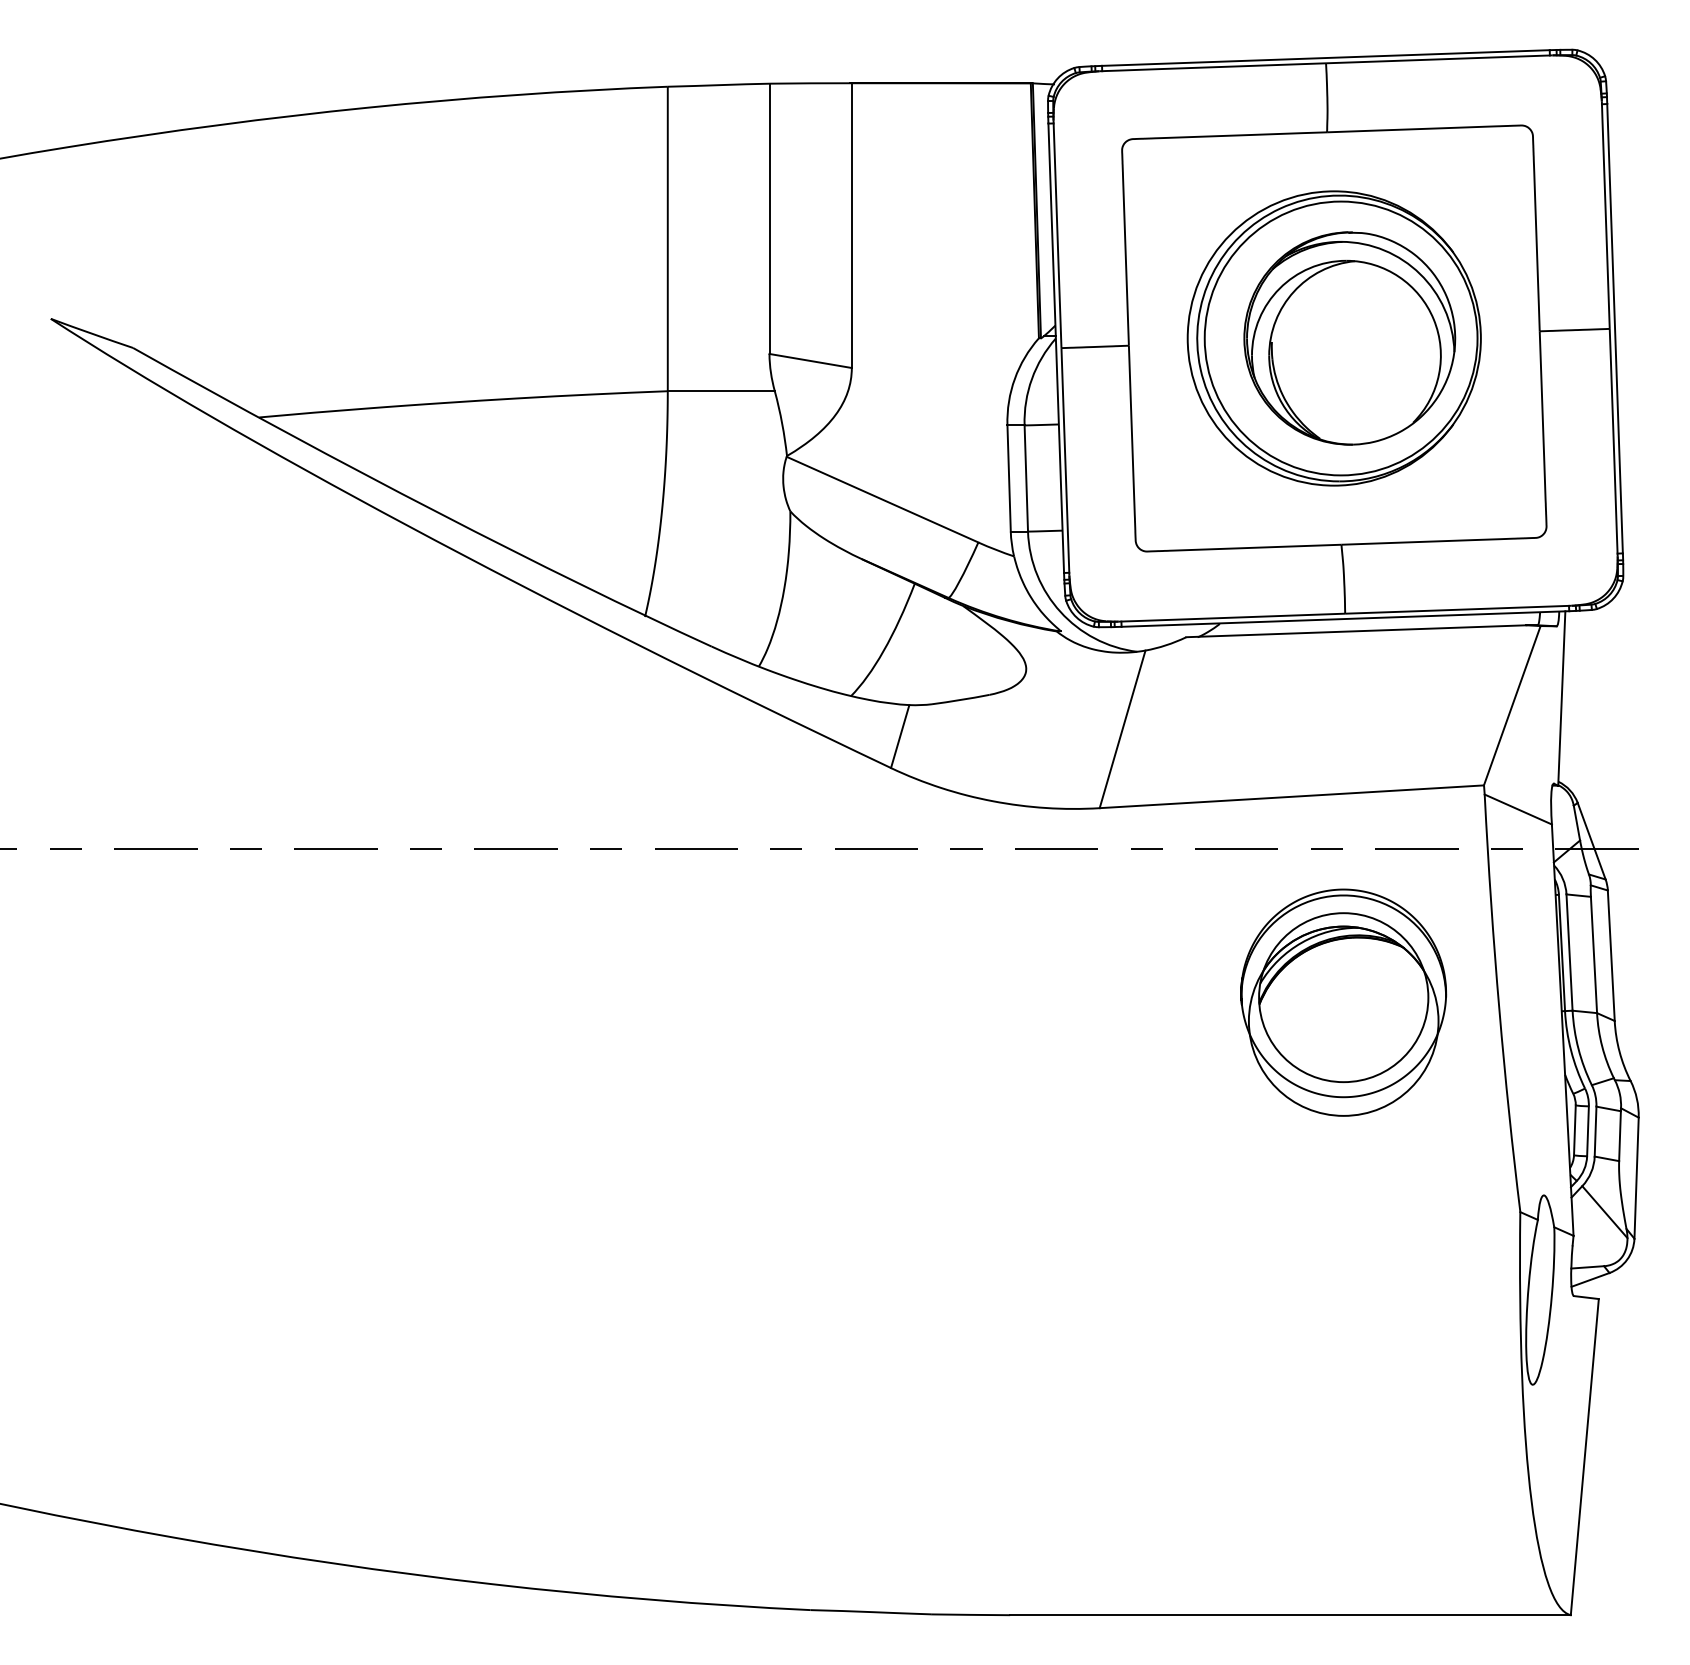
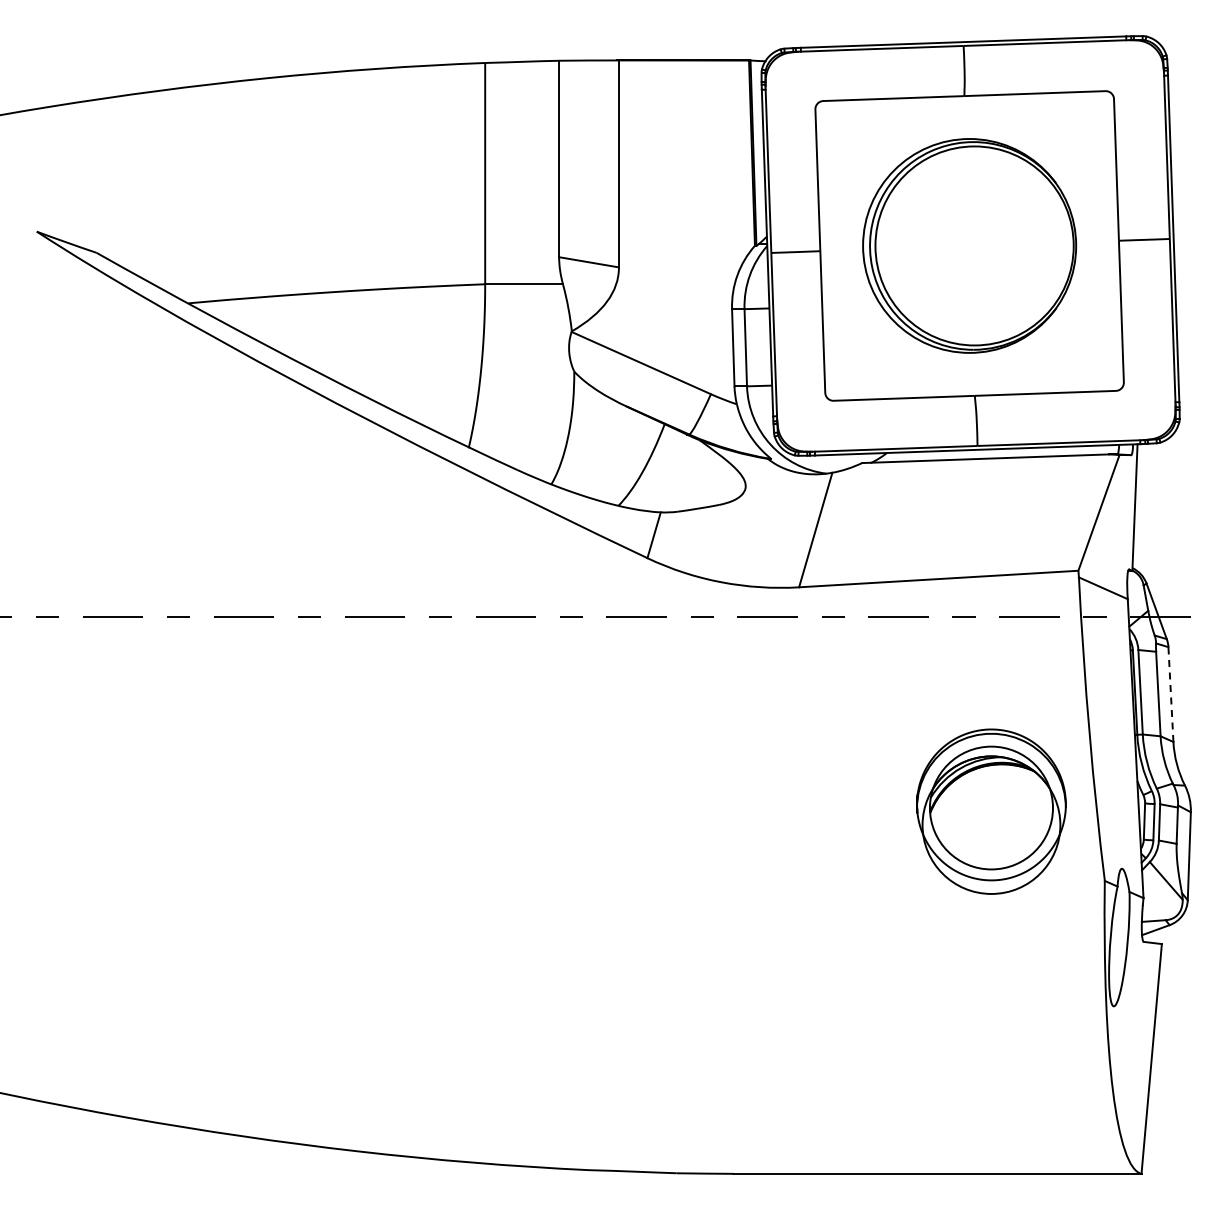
part: (1349, 337) -> (980, 245), removed
line: (1610, 955) -> (1170, 694), solid -> dashed
part: (1343, 1002) -> (991, 811), moved

